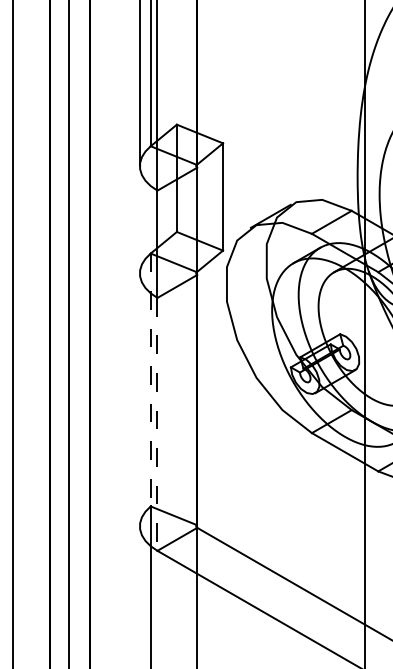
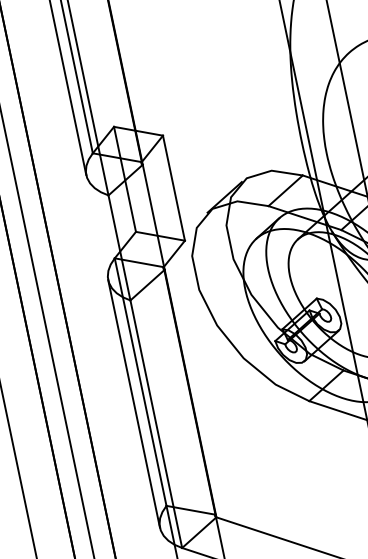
line: (150, 380) -> (140, 382), dashed -> solid
line: (139, 399) -> (133, 403), added
line: (157, 424) -> (156, 424), dashed -> solid

